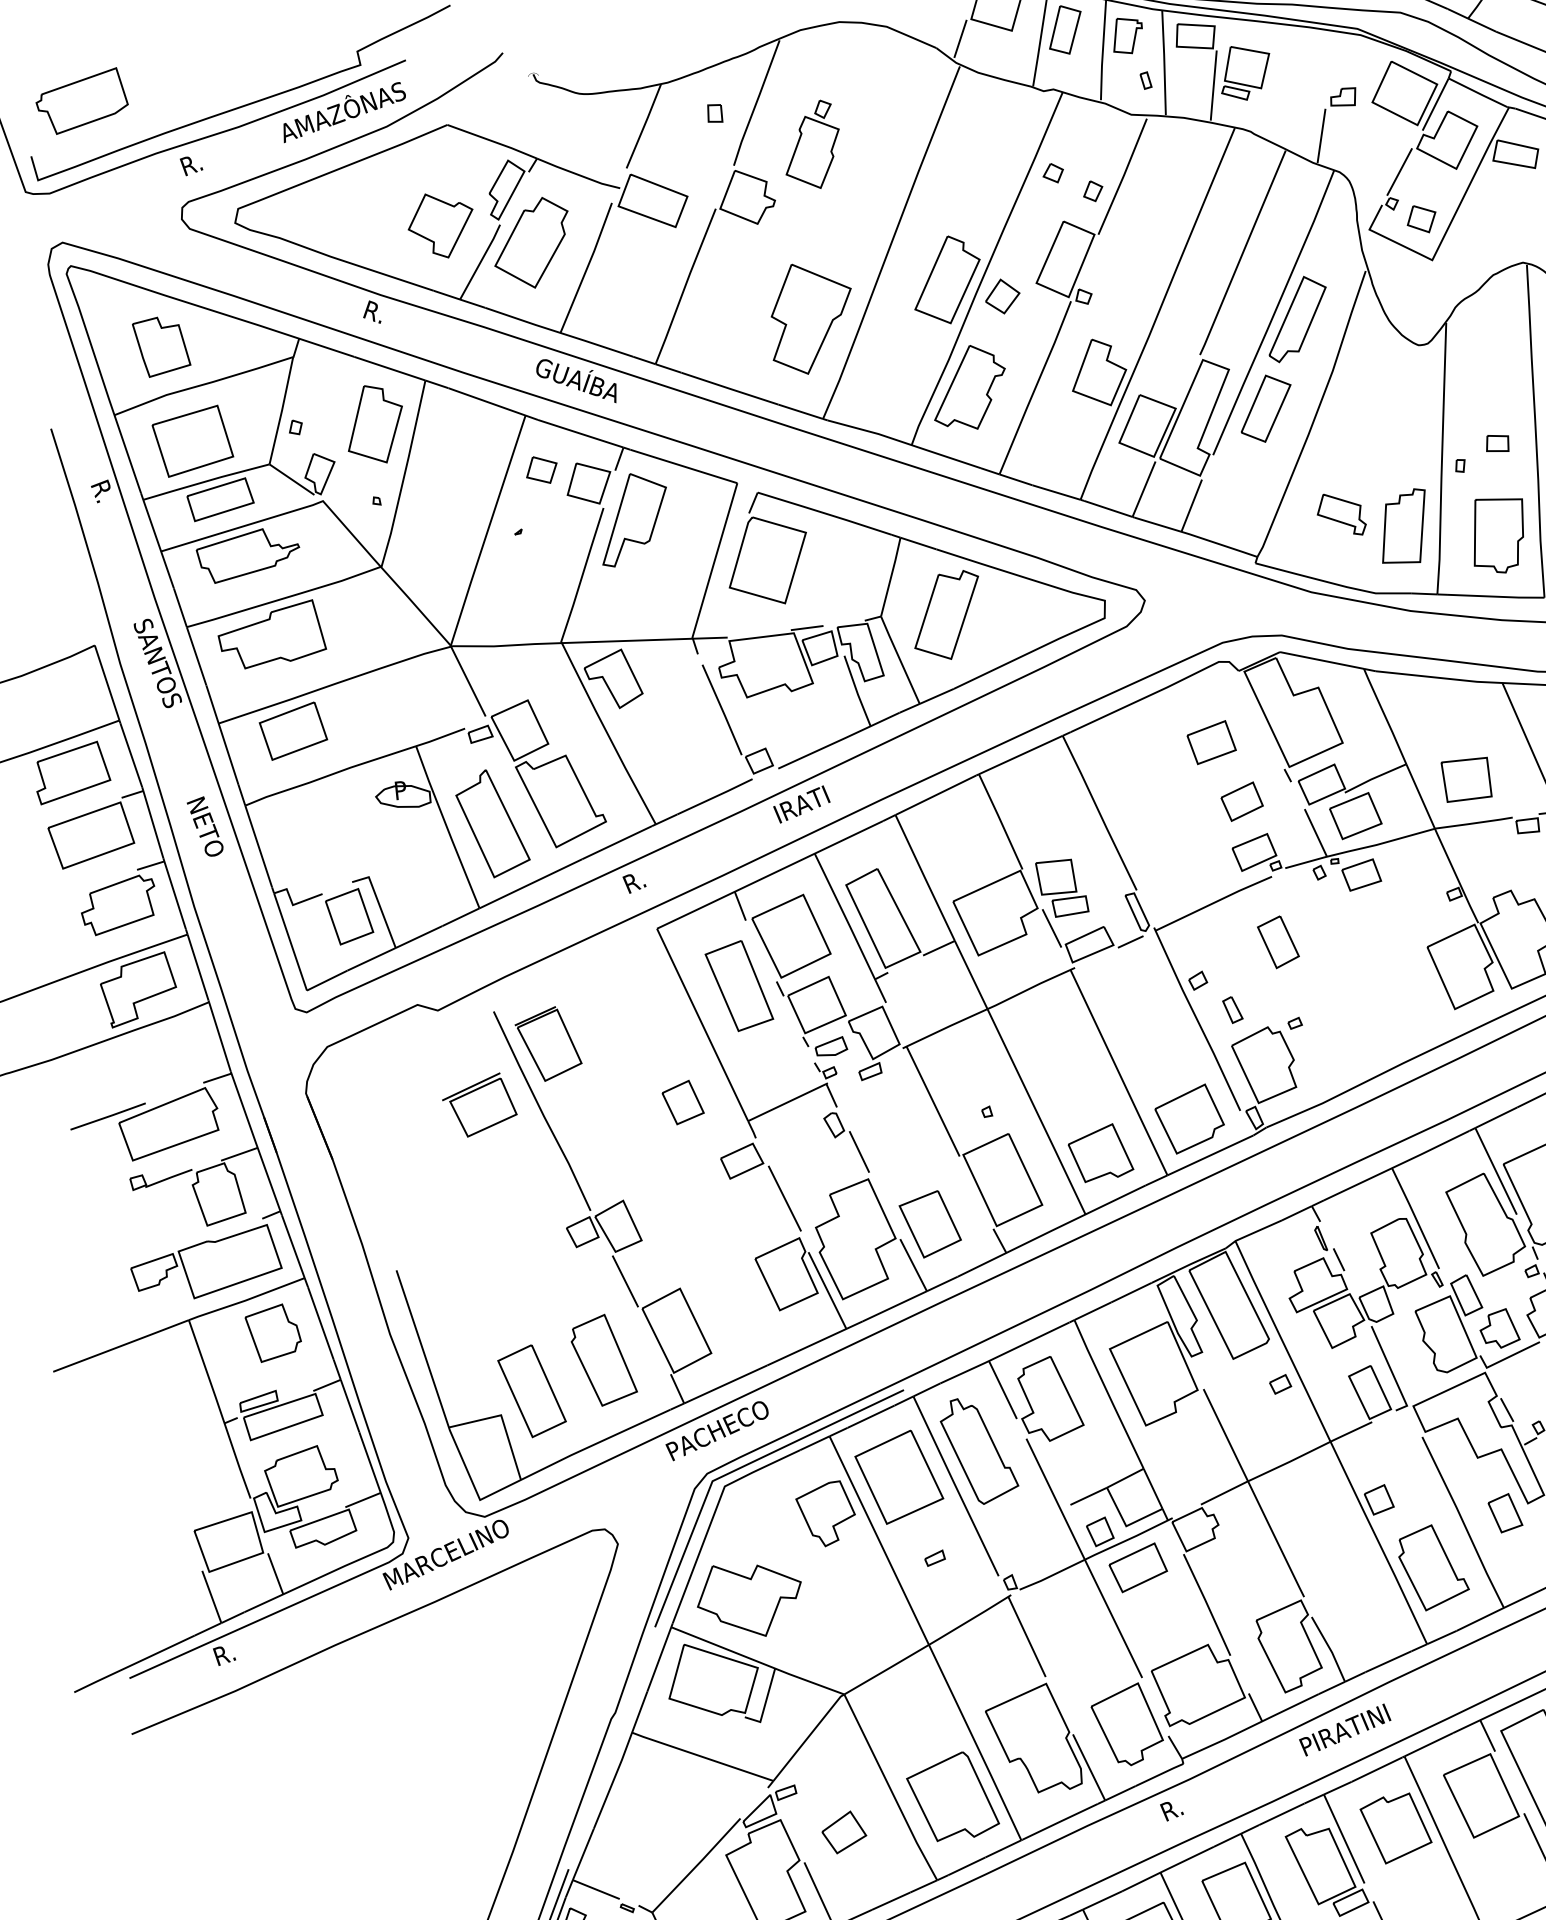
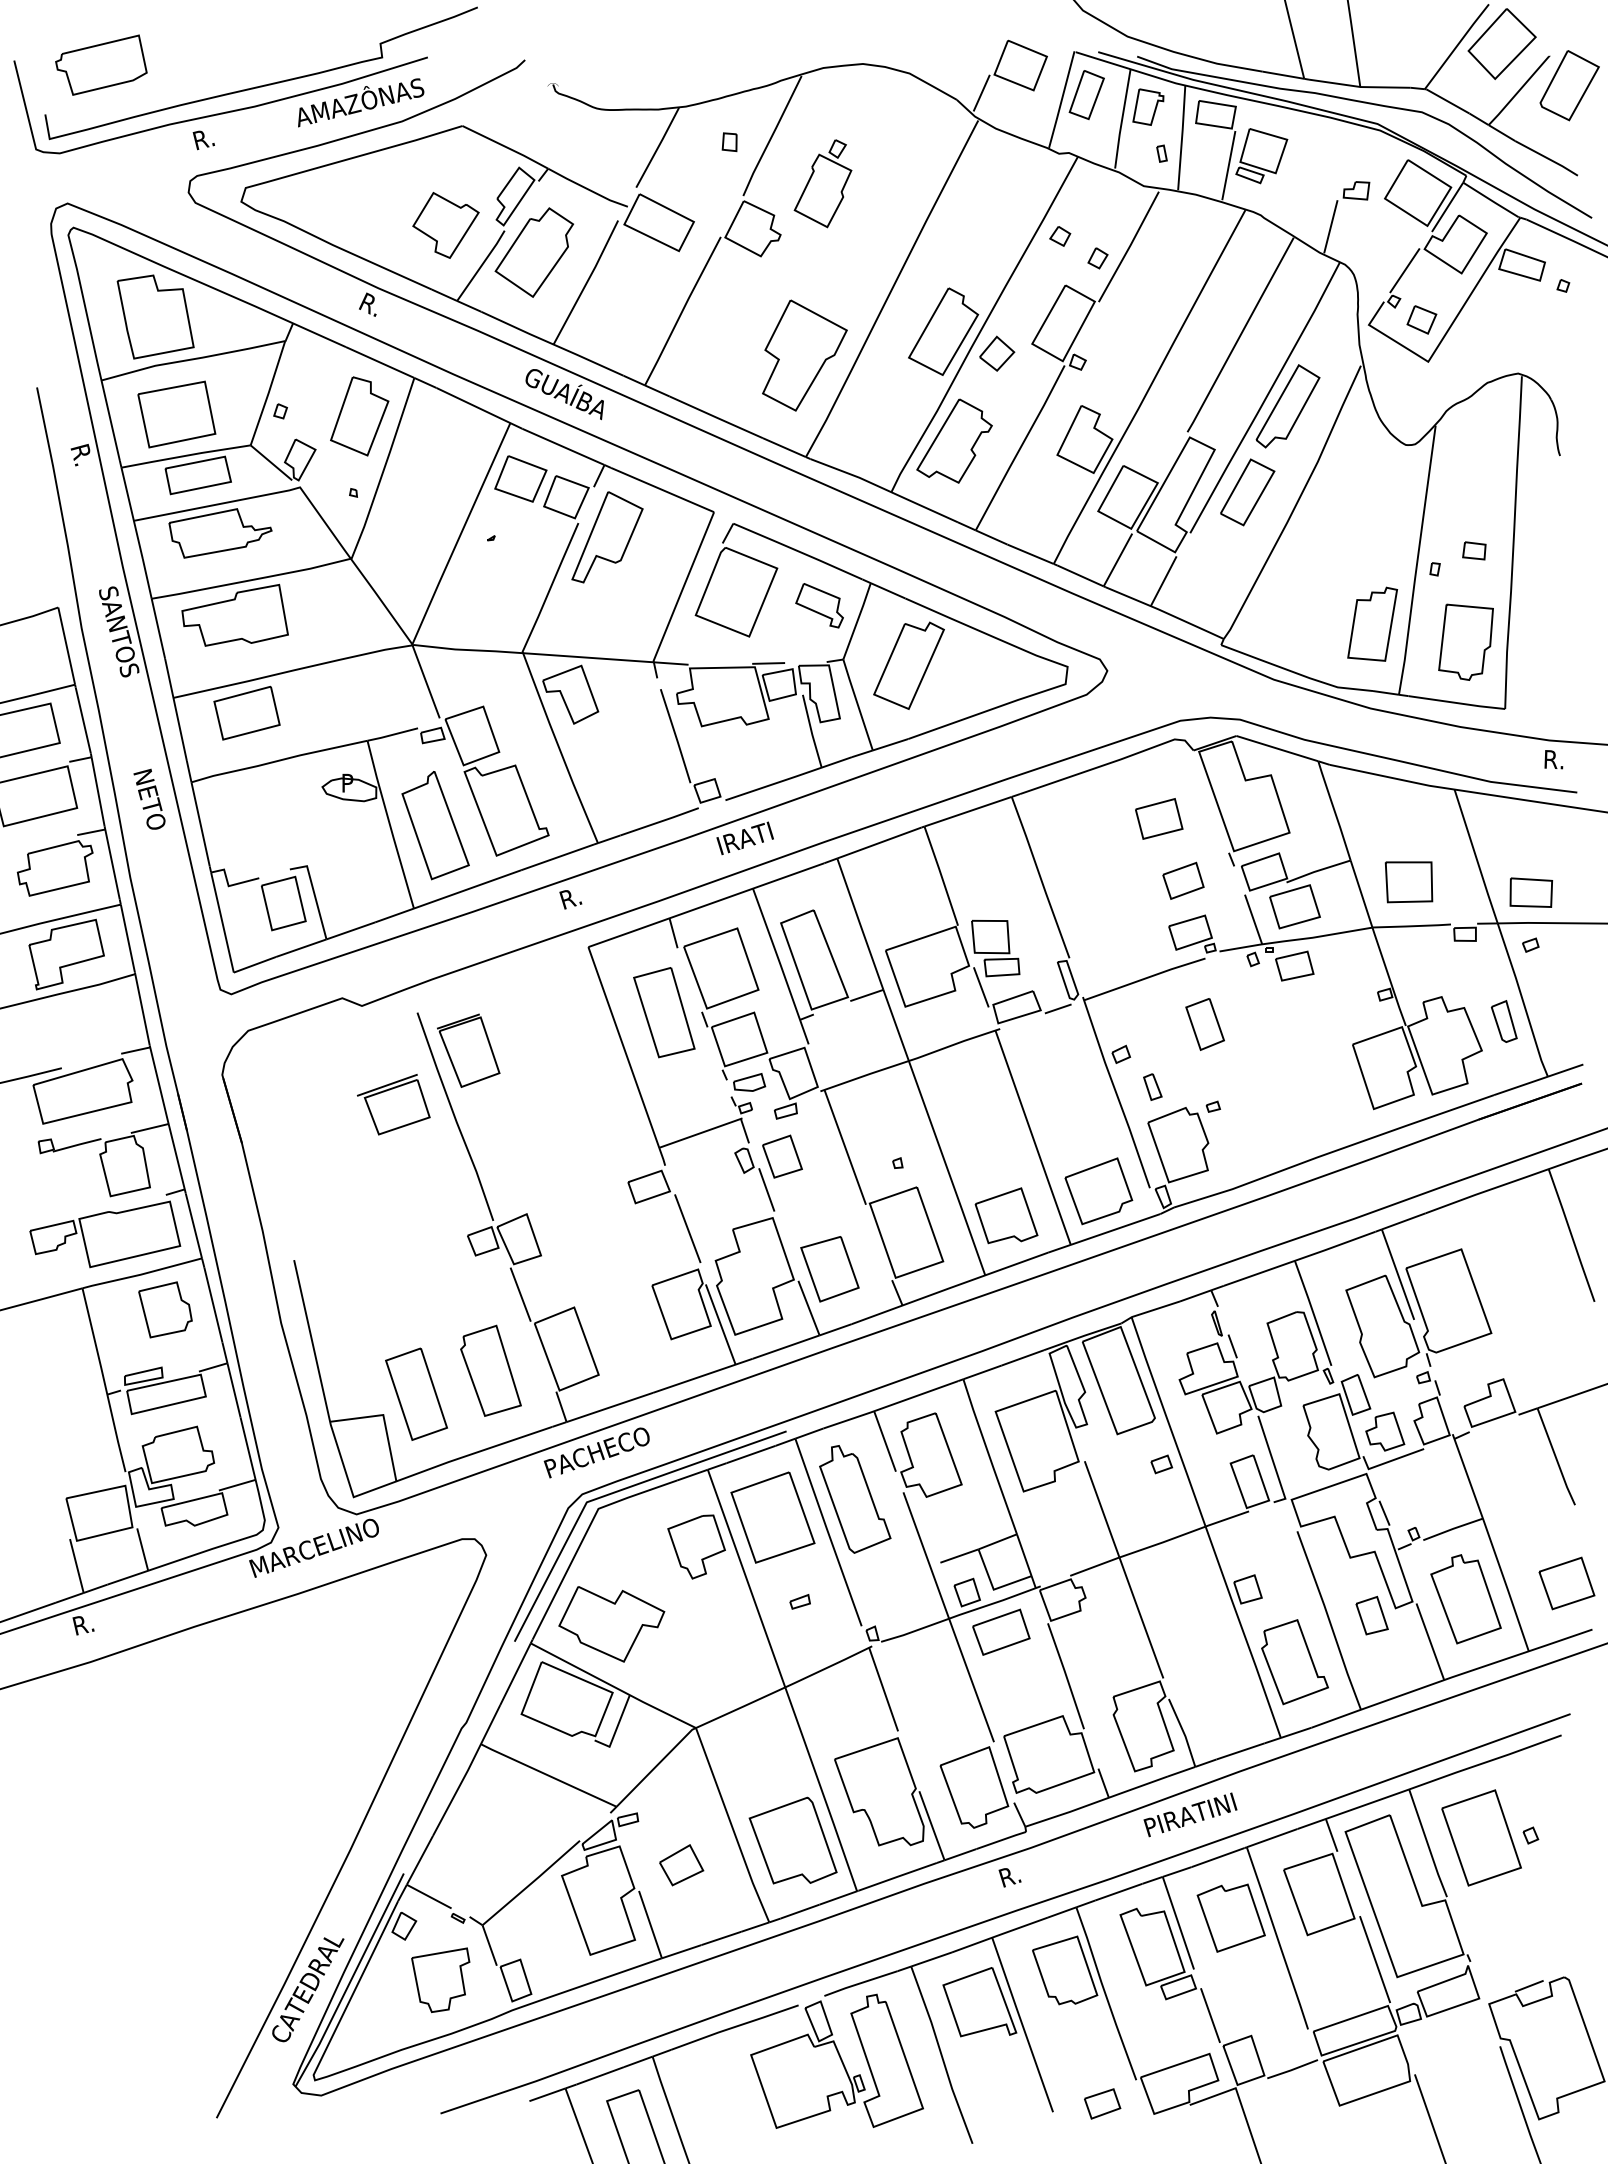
part: (161, 345) -> (155, 316), size x1.43
part: (541, 469) -> (520, 478), size x1.67
part: (1341, 514) -> (819, 605), moved
part: (683, 1102) -> (782, 1156), moved

